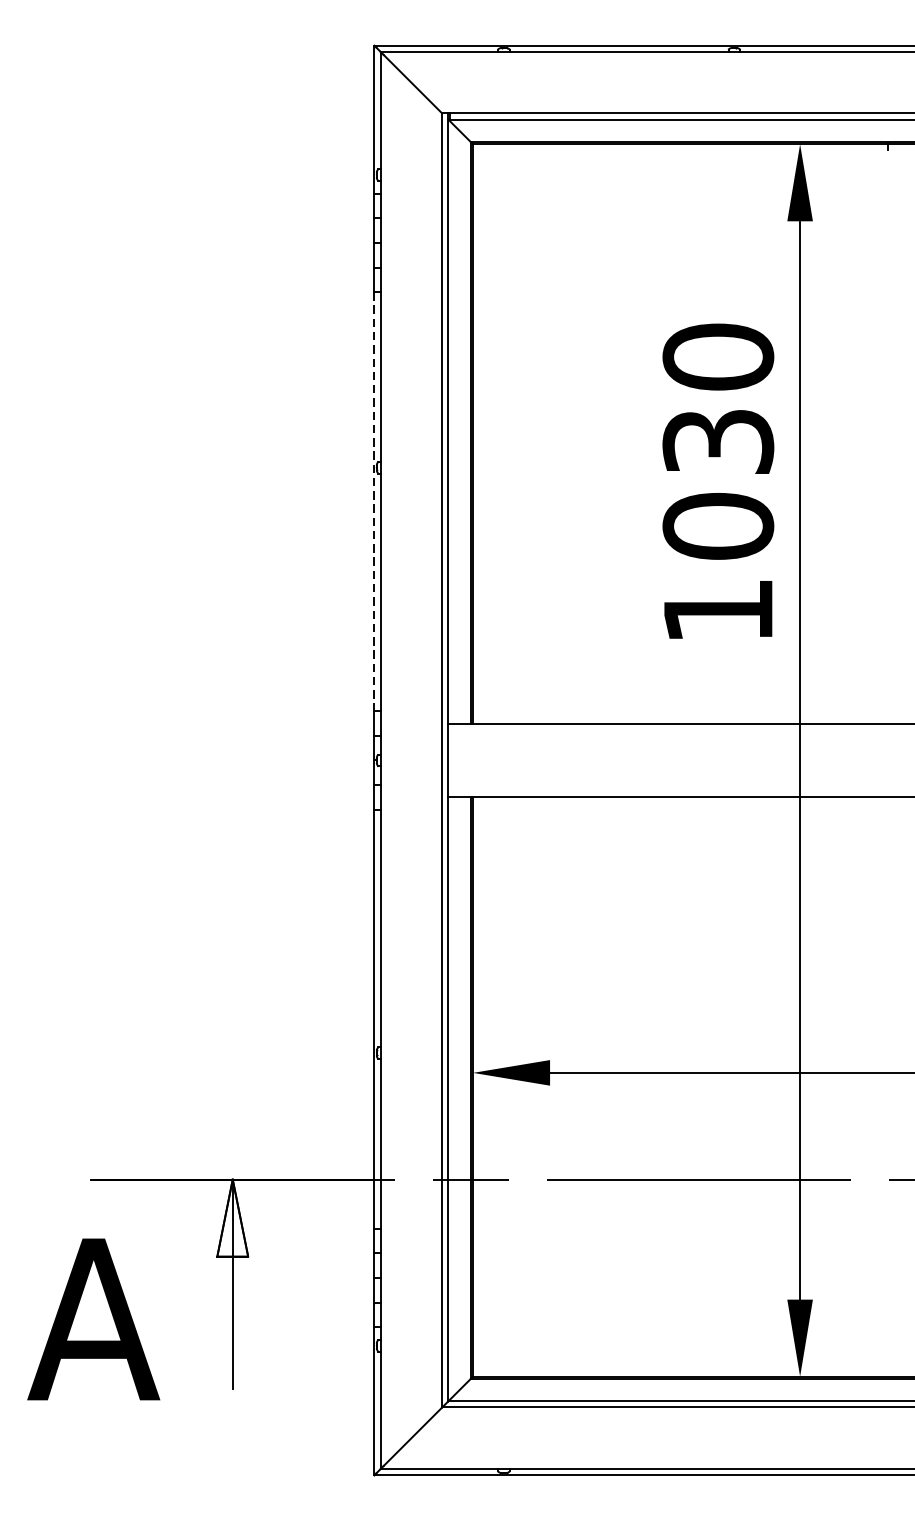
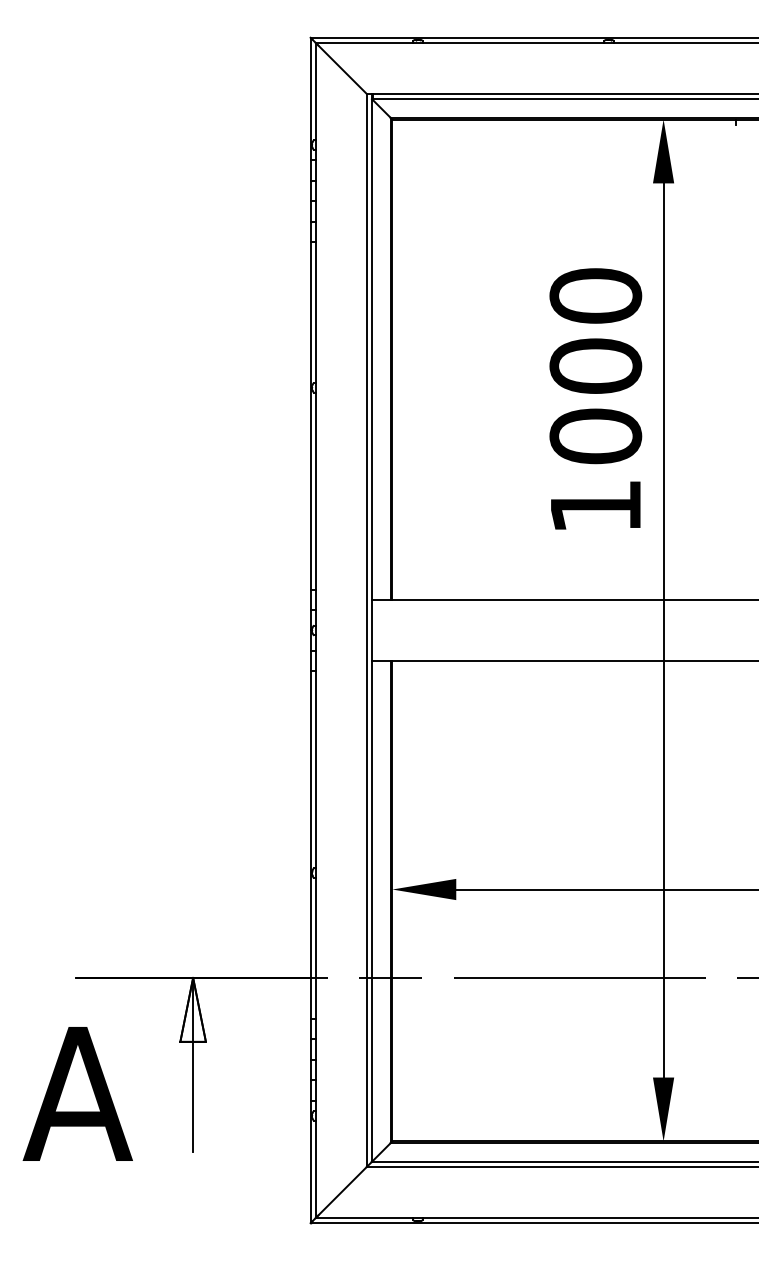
text: (717, 440) -> (595, 365), 1030 -> 1000
line: (374, 501) -> (310, 415), dashed -> solid

